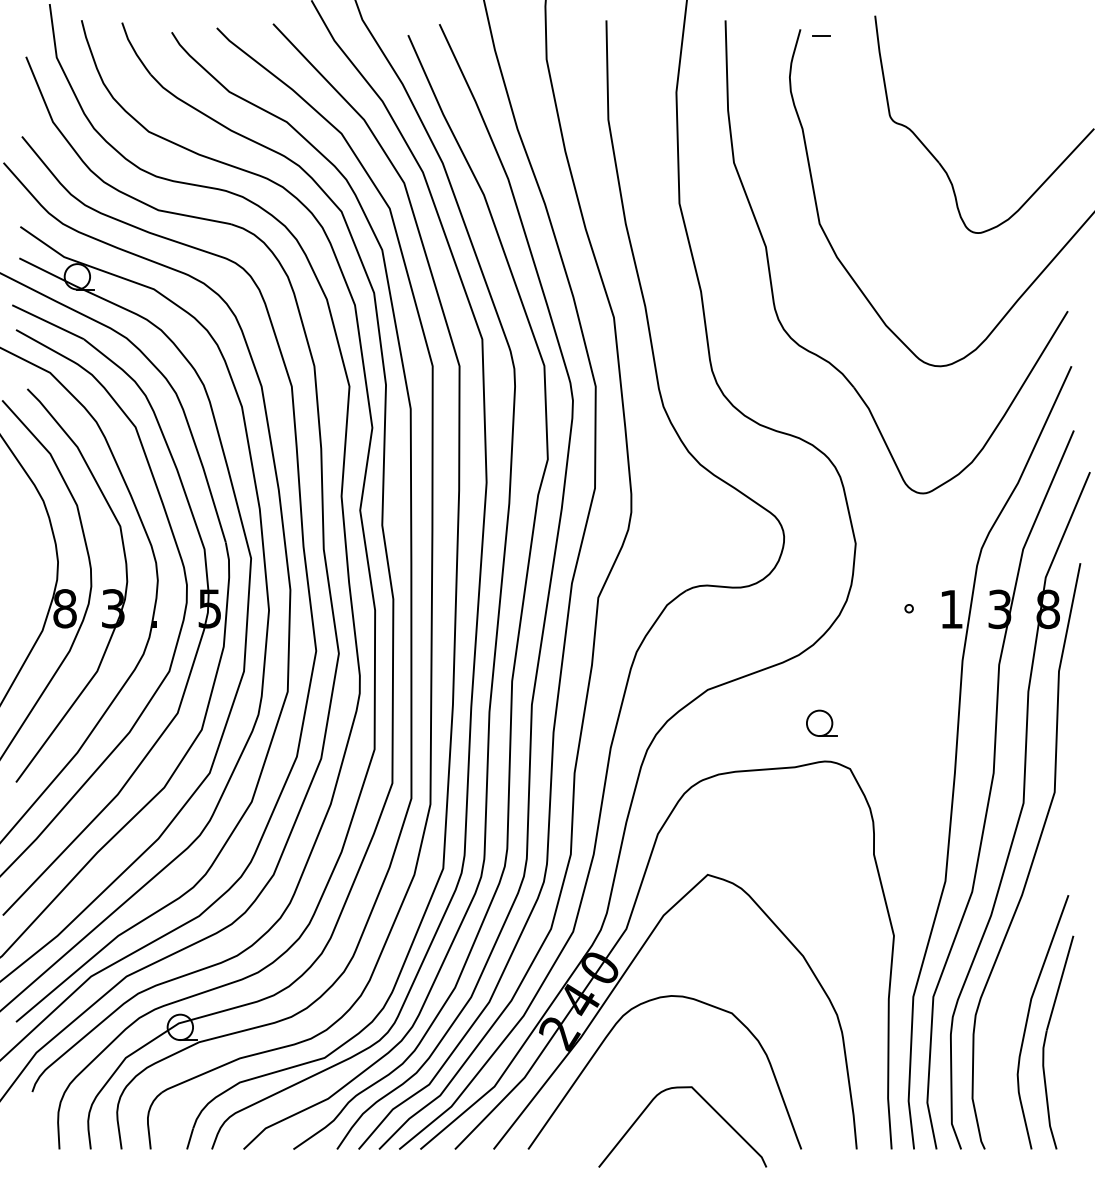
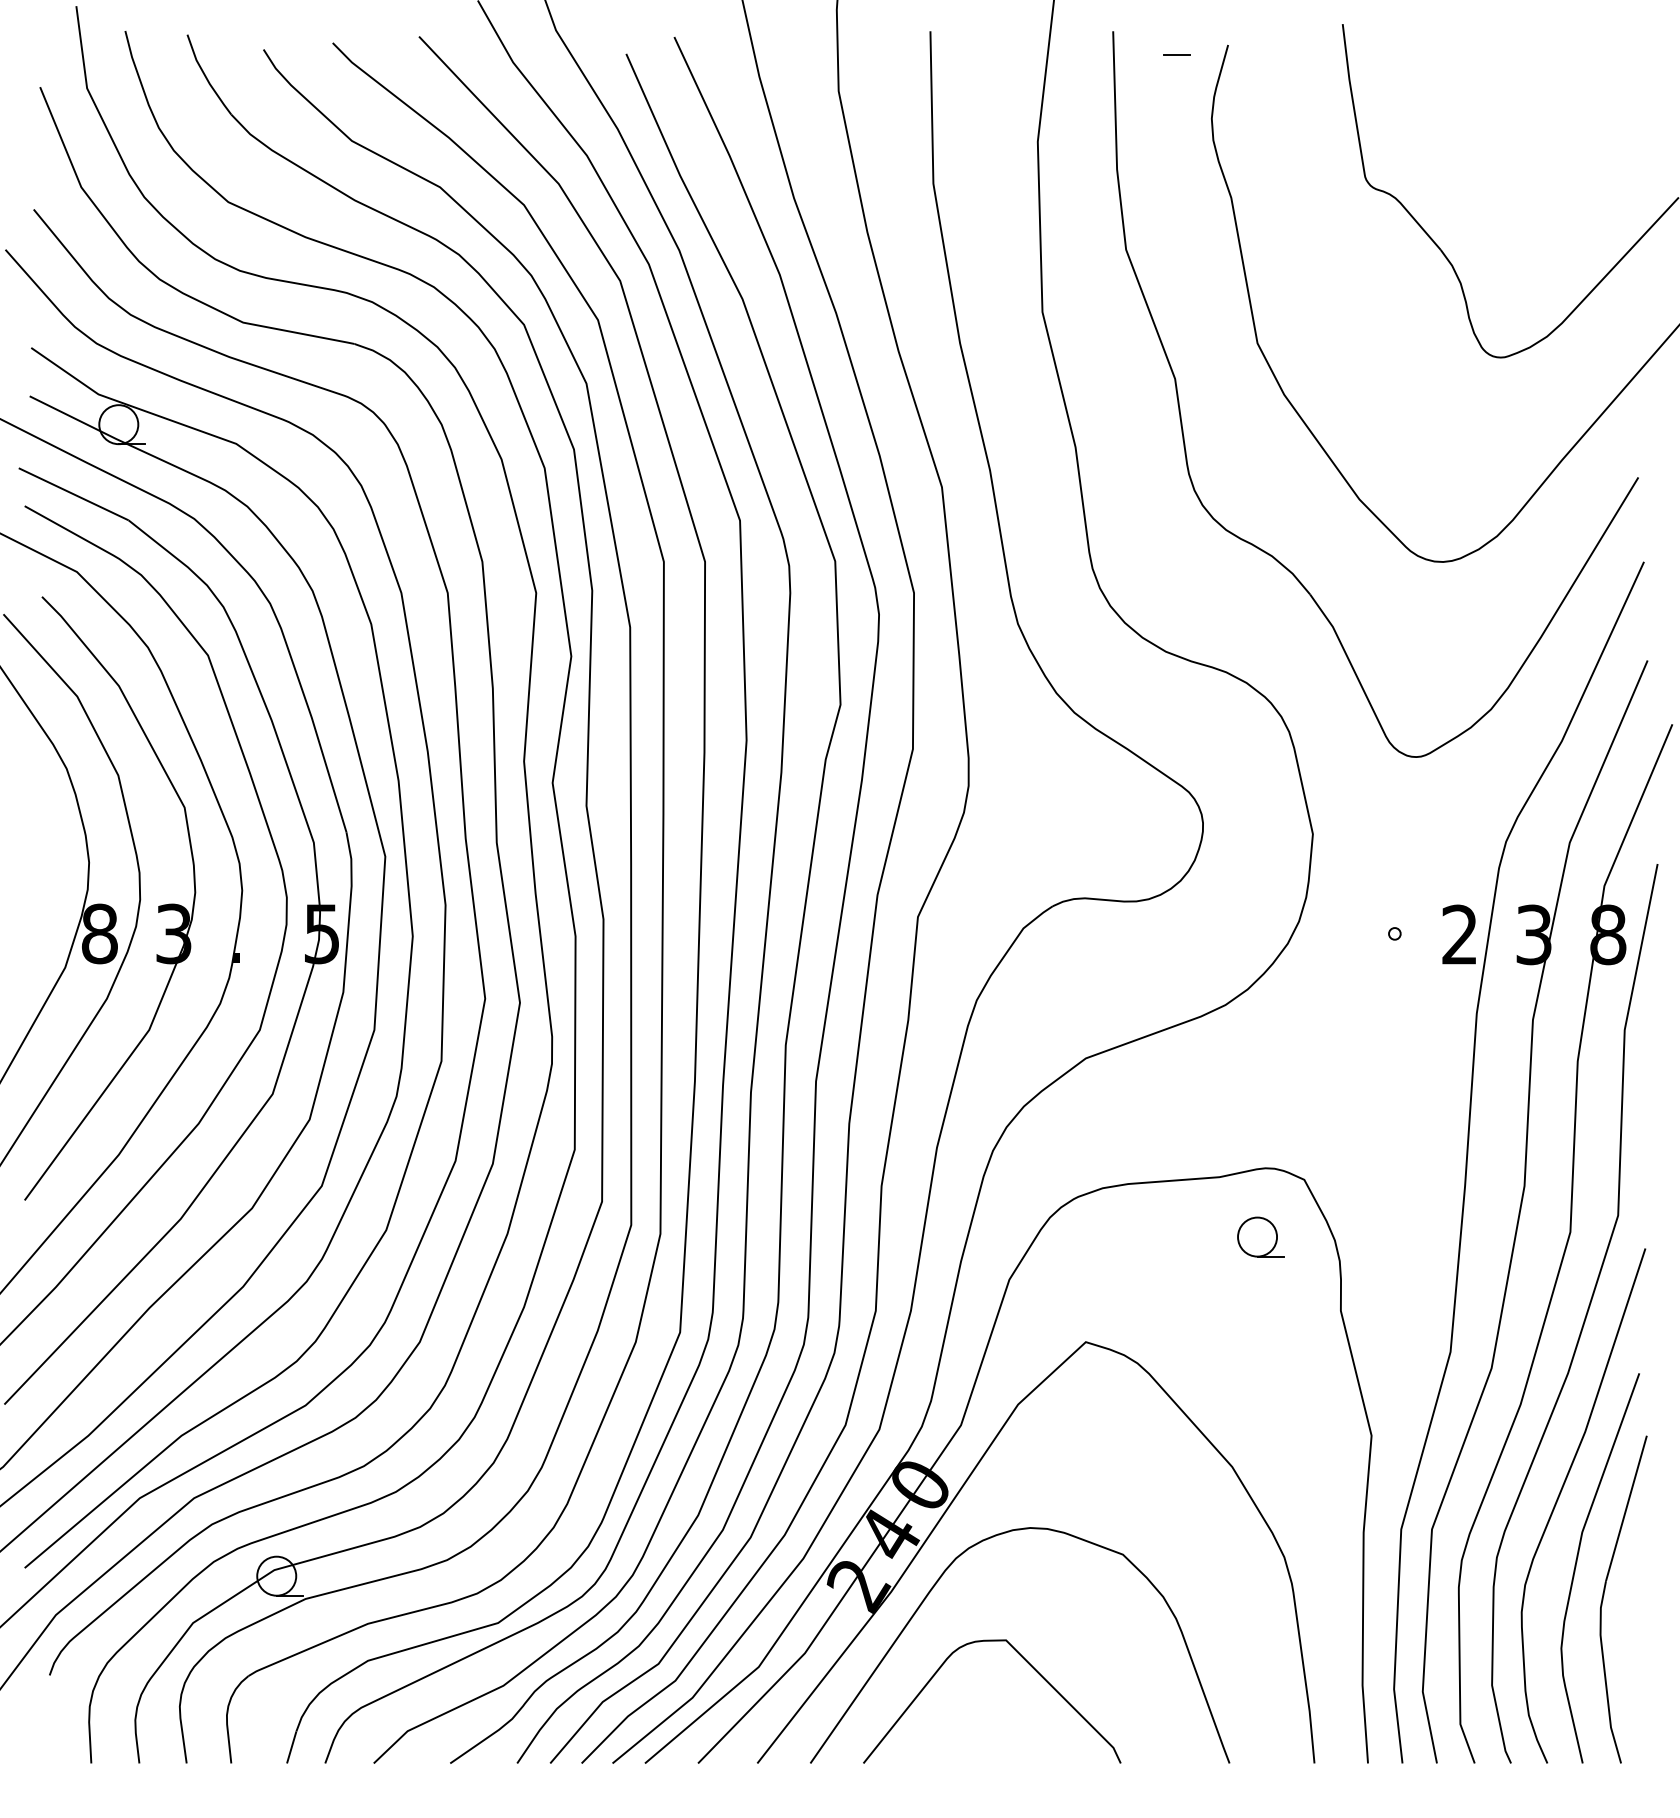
line: (821, 35) -> (1175, 54), moved
text: (951, 608) -> (1459, 933), 1 -> 2
part: (821, 722) -> (1260, 1235), moved
curve: (1016, 977) -> (1559, 1499), added
curve: (705, 1102) -> (1027, 1663), moved

